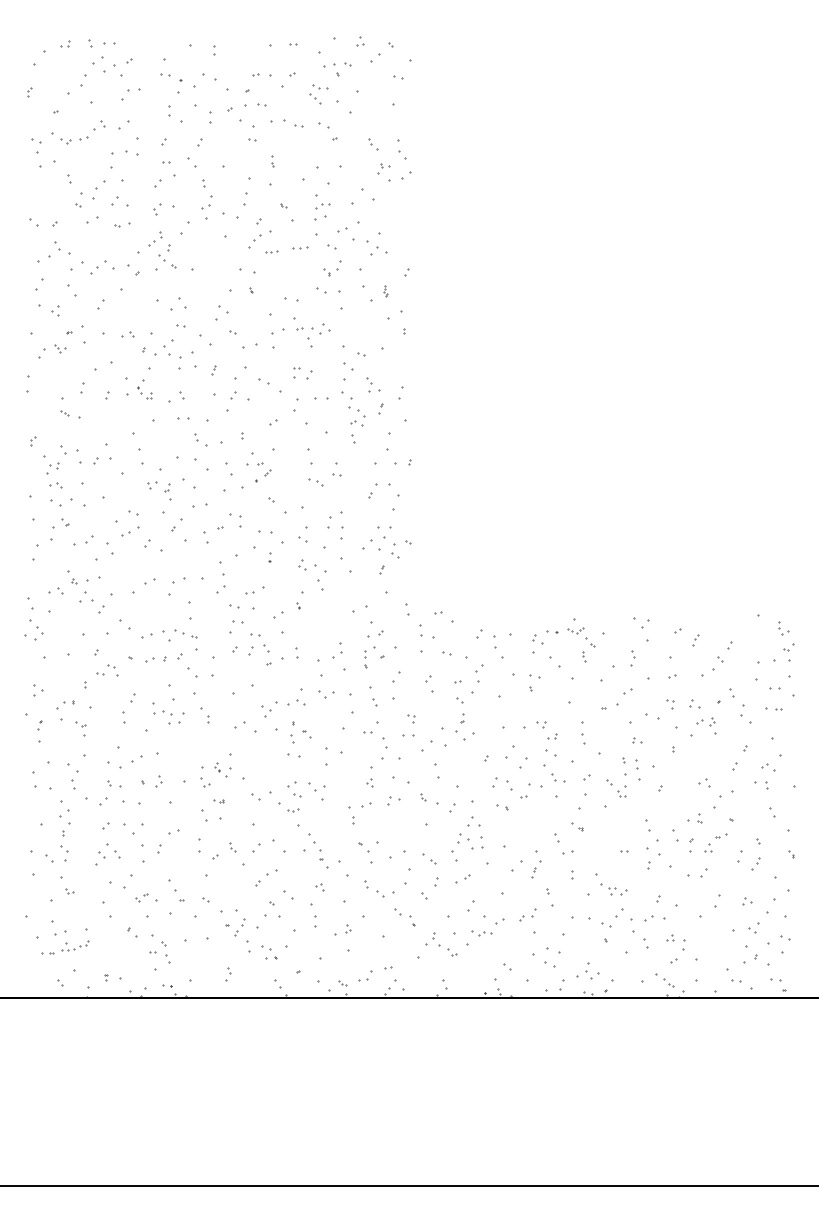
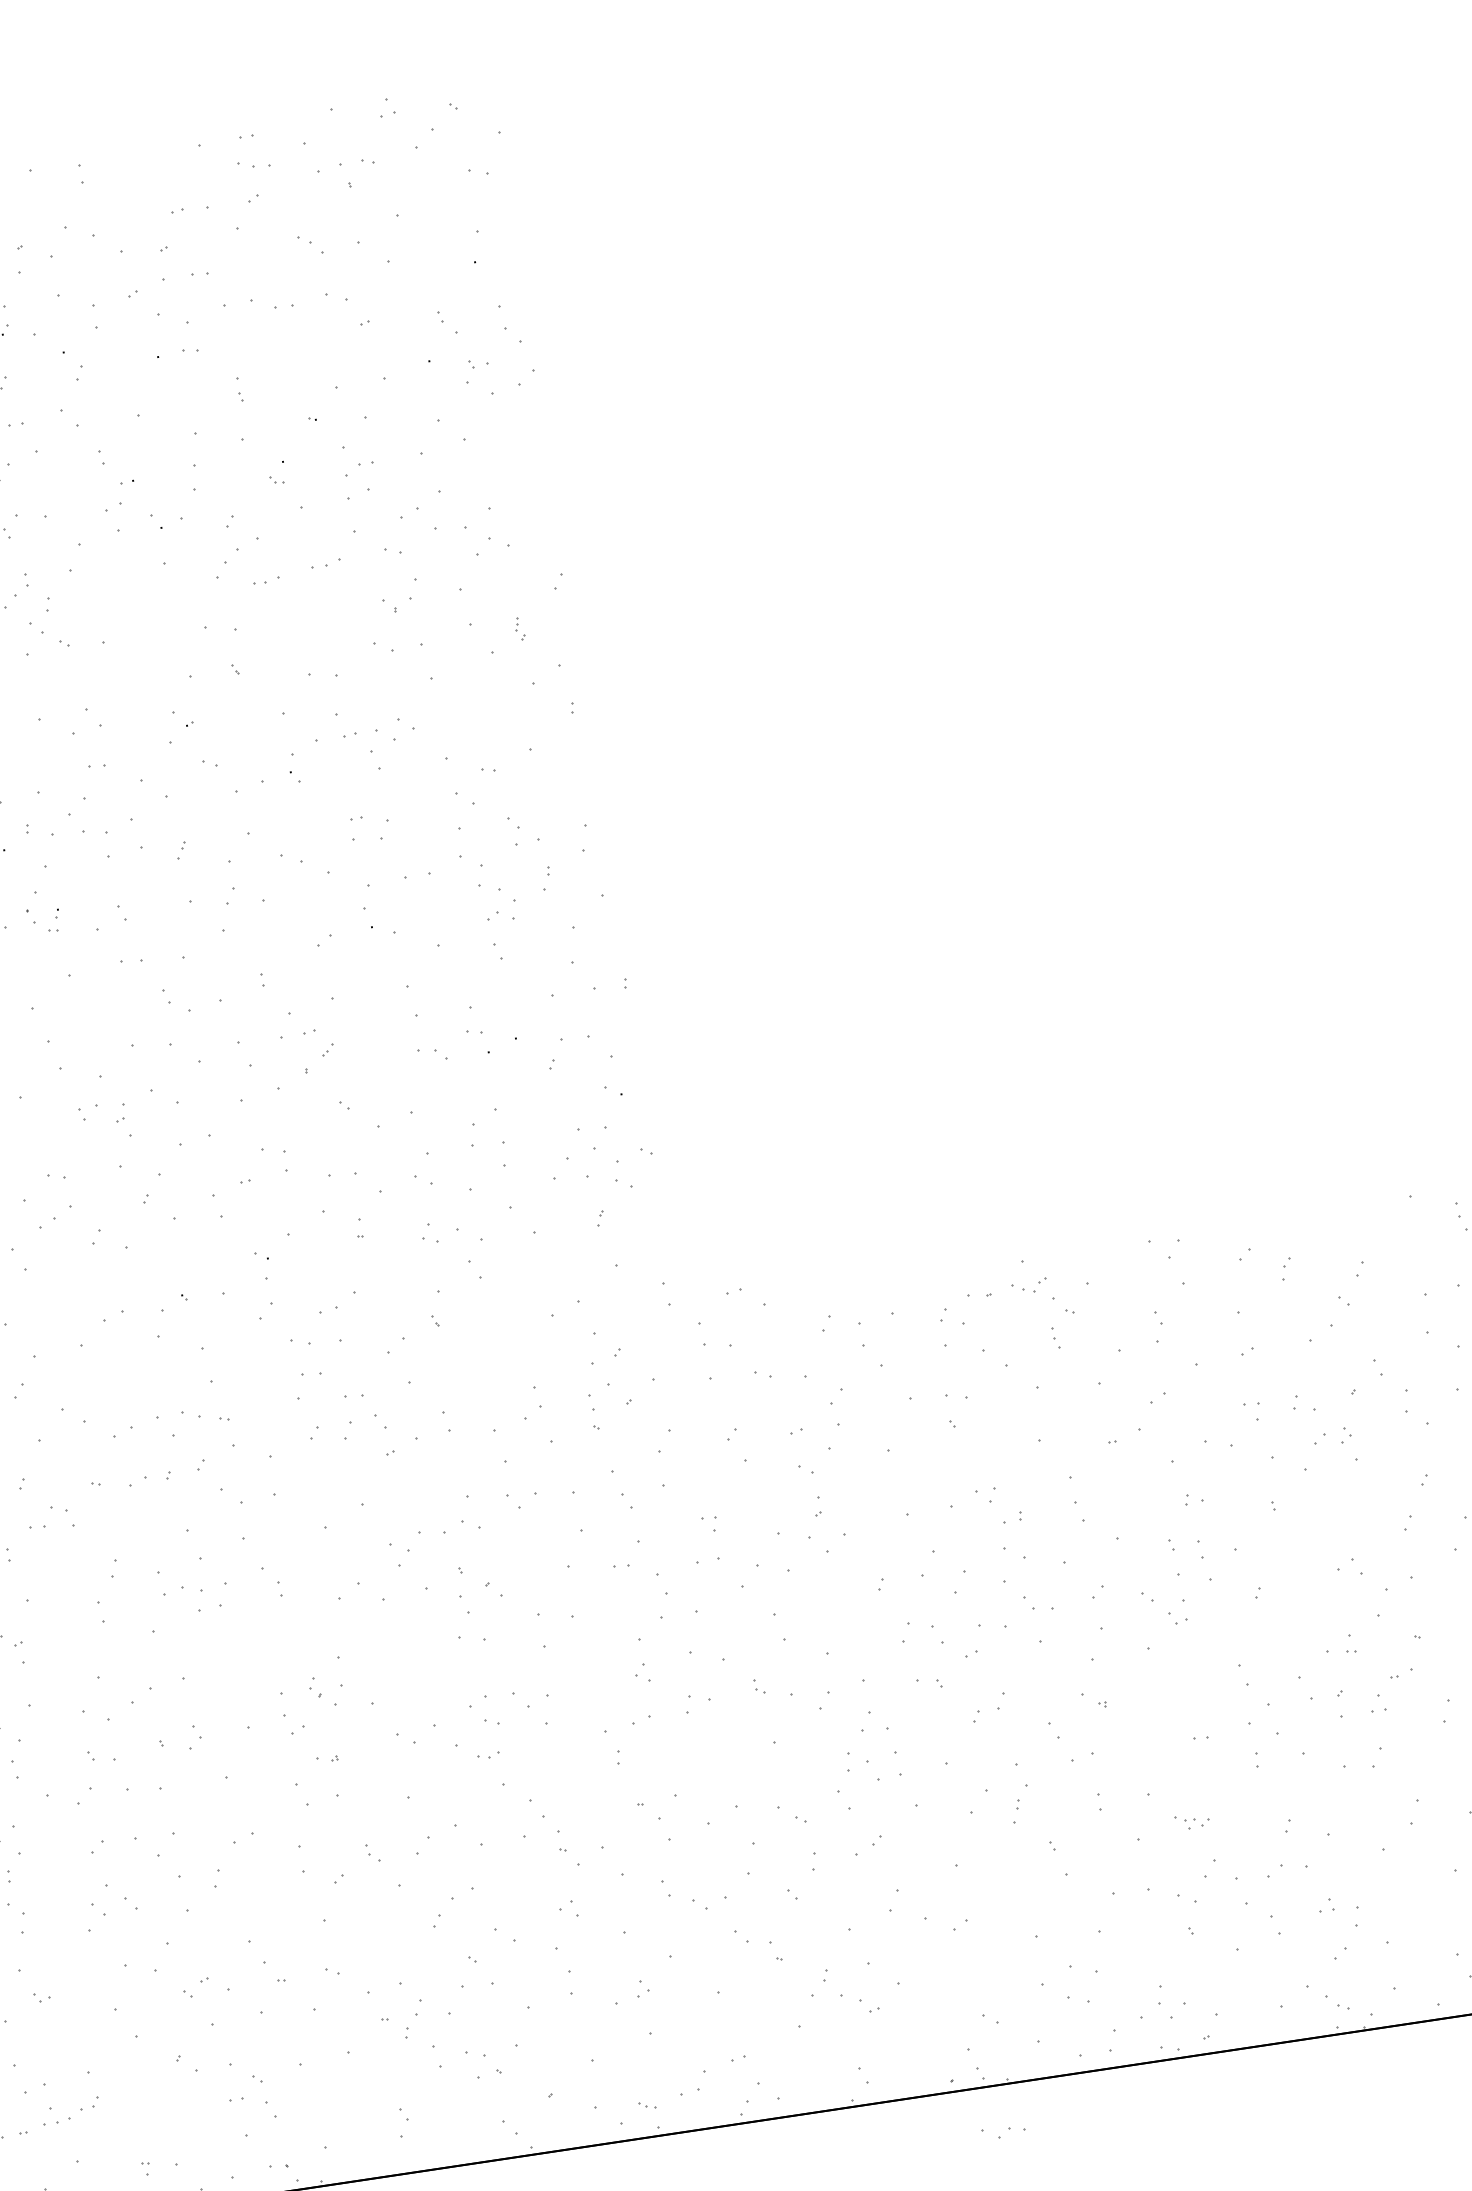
part: (320, 86) -> (255, 162), moved
part: (613, 889) -> (1190, 1821), size x0.6
part: (527, 914) -> (987, 1706), moved
part: (481, 933) -> (1004, 2132), moved

